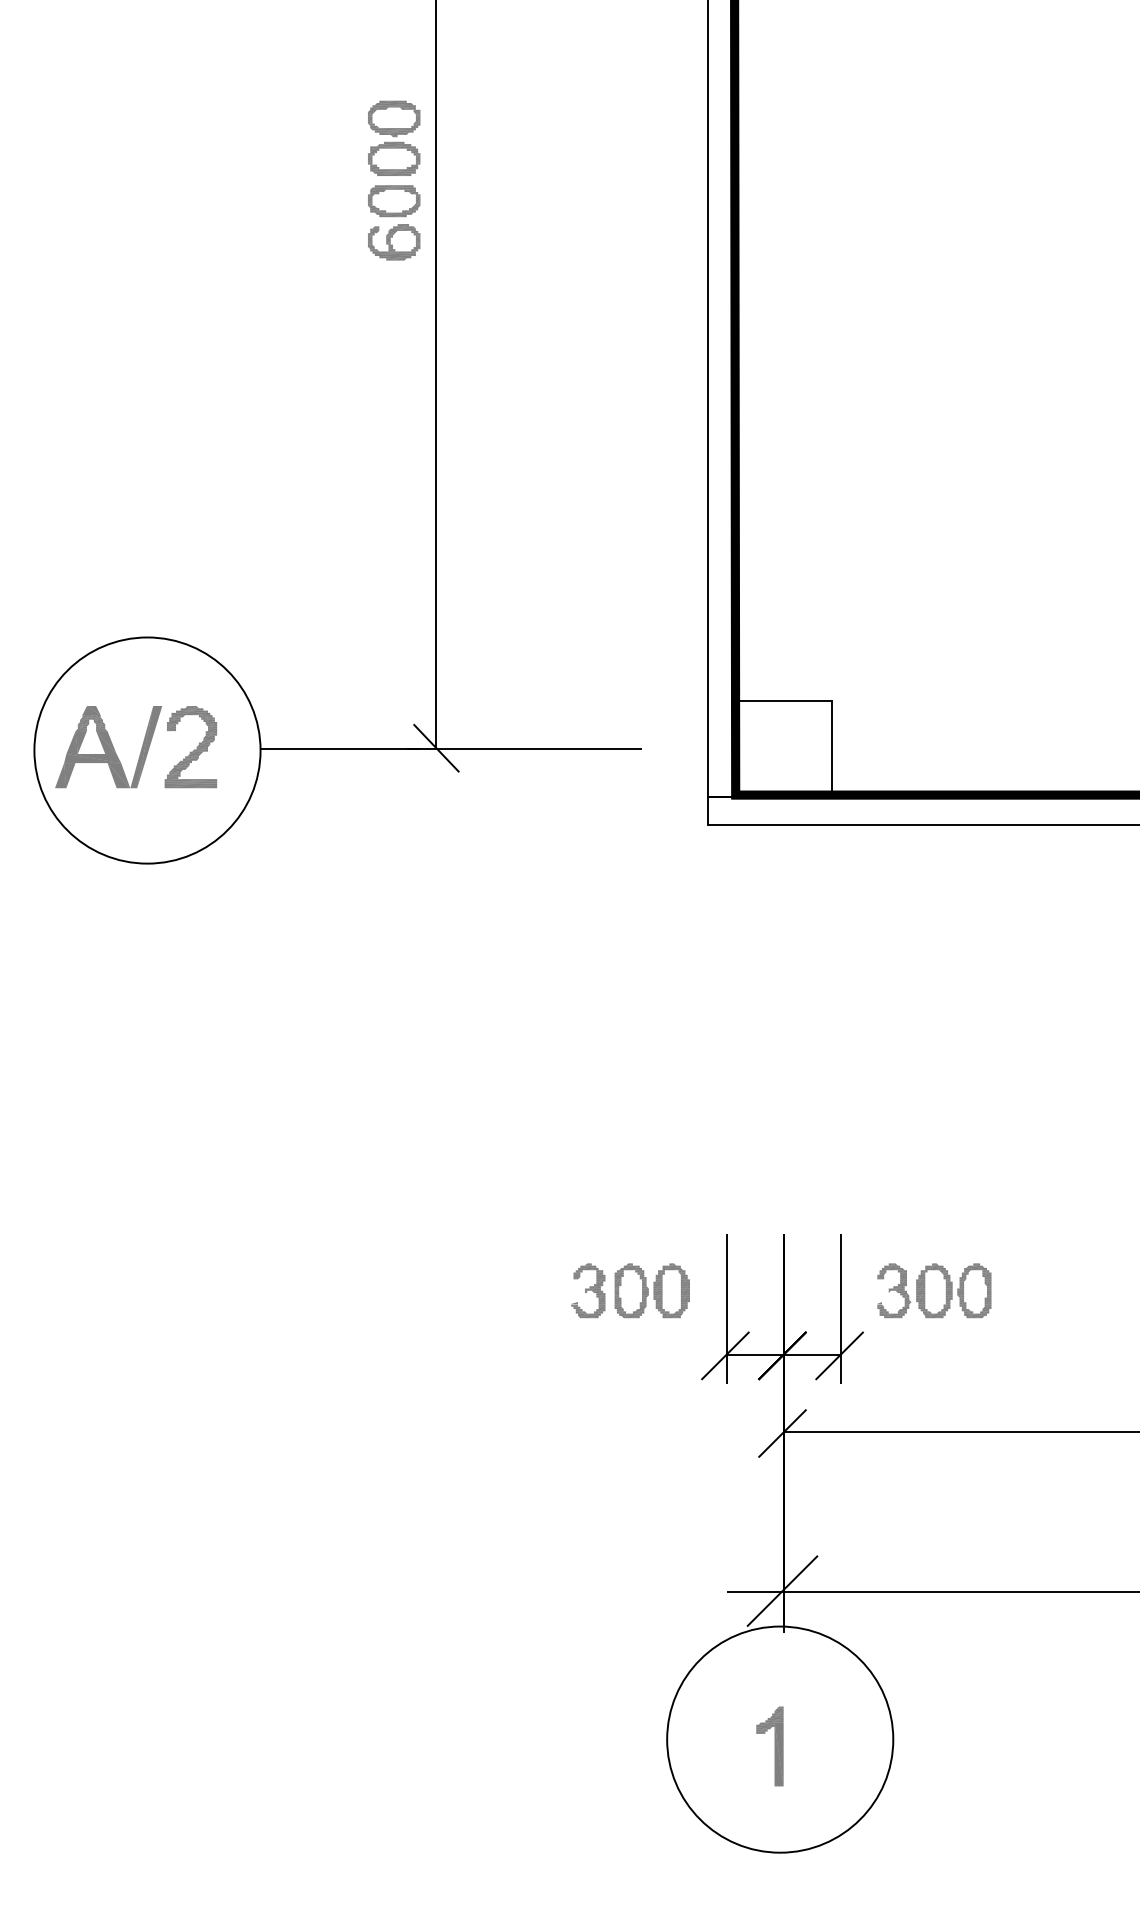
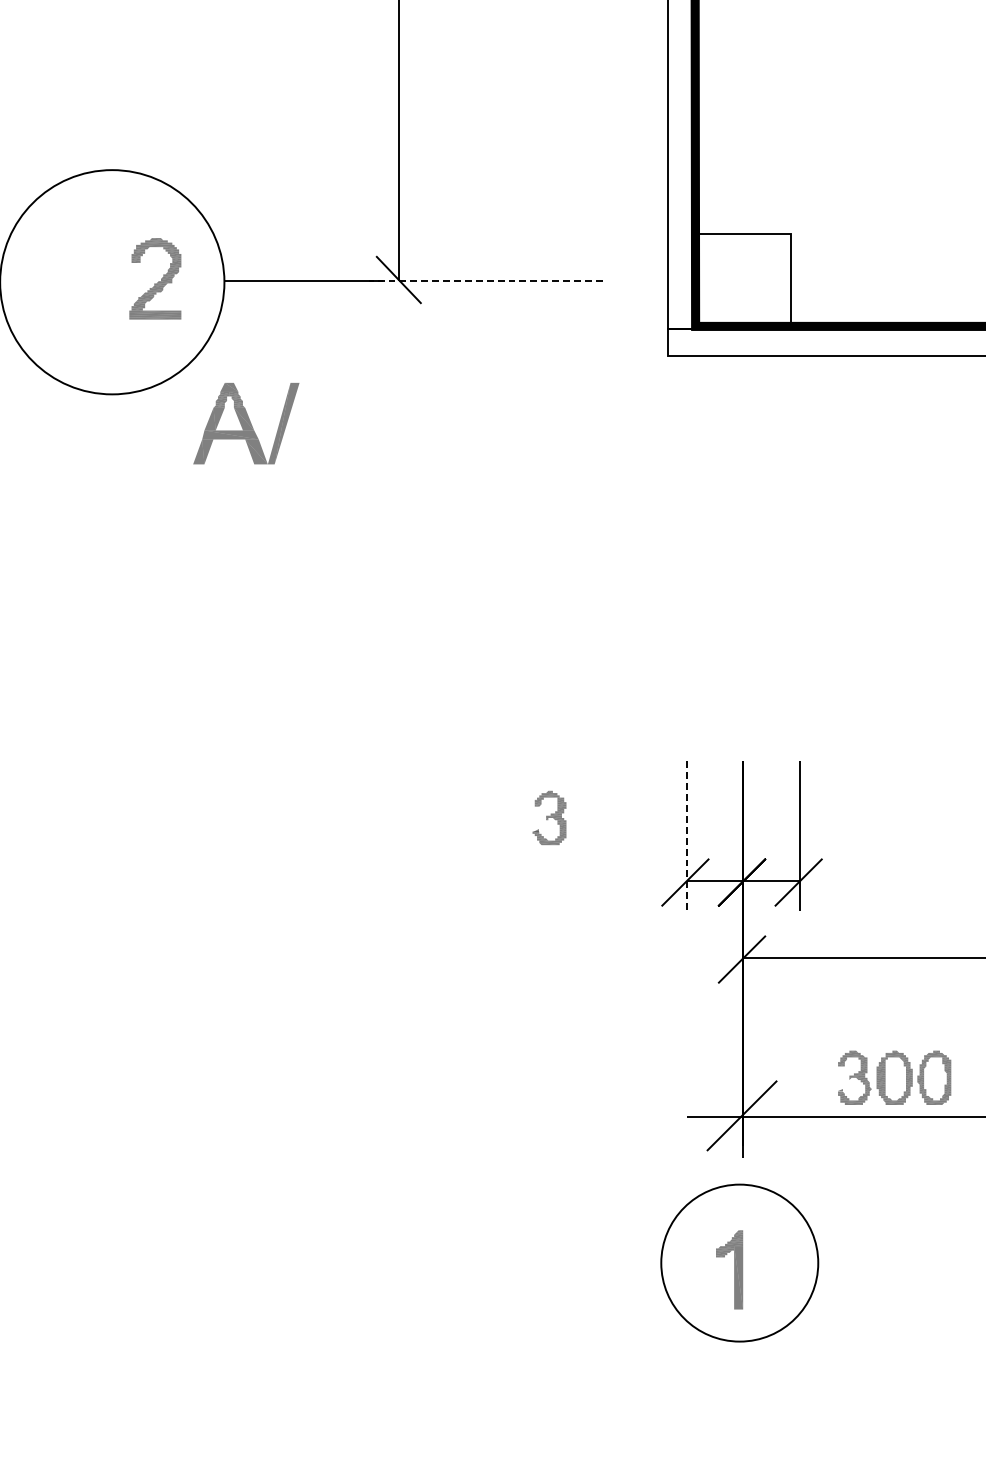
part: (108, 747) -> (246, 424), moved
line: (524, 749) -> (486, 281), solid -> dashed
part: (651, 1290) -> (612, 817), removed
part: (934, 1290) -> (894, 1077), moved
line: (726, 1309) -> (686, 836), solid -> dashed
circle: (780, 1739) -> (740, 1262), size x0.7

